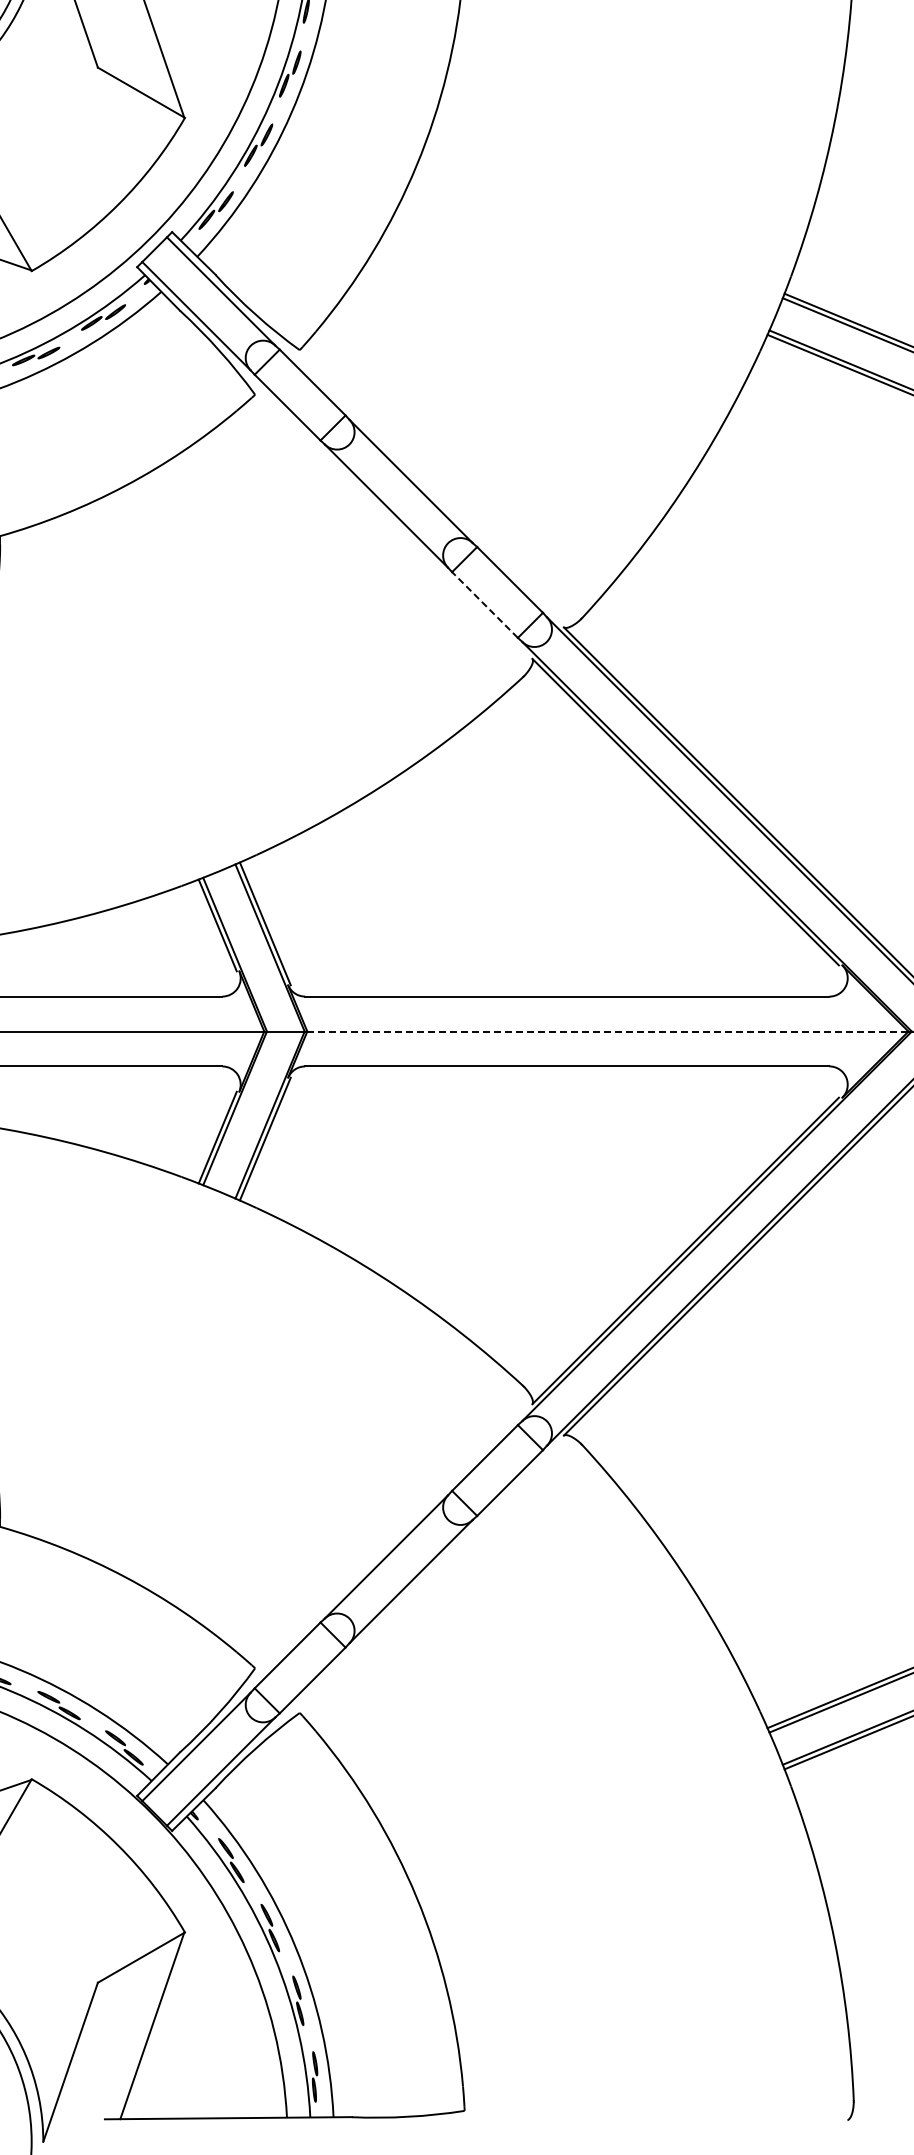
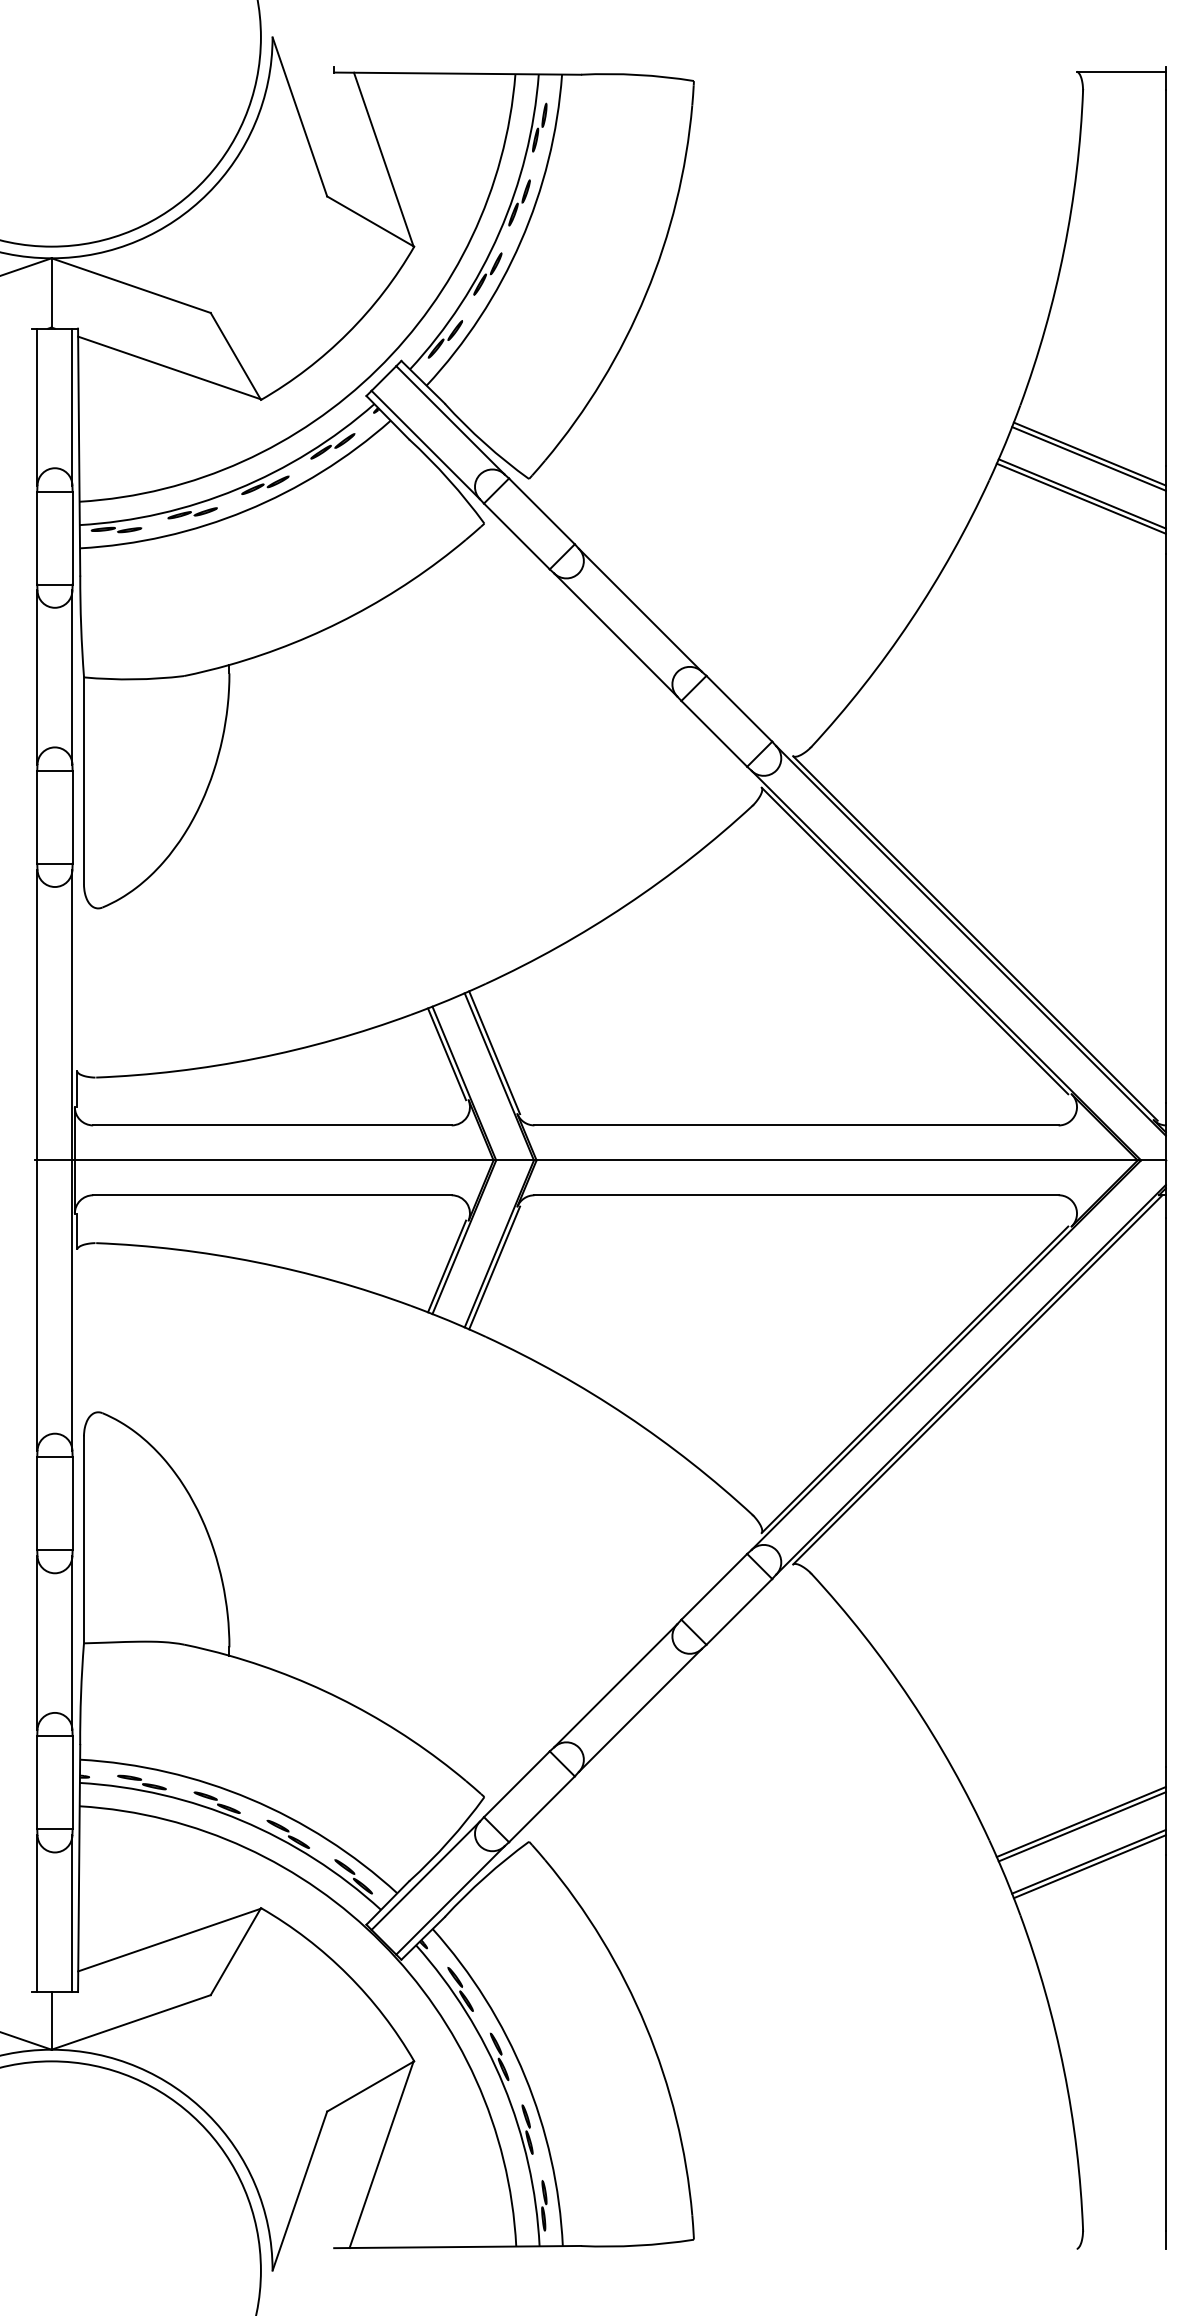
line: (485, 604) -> (714, 733), dashed -> solid
line: (608, 1031) -> (837, 1160), dashed -> solid

